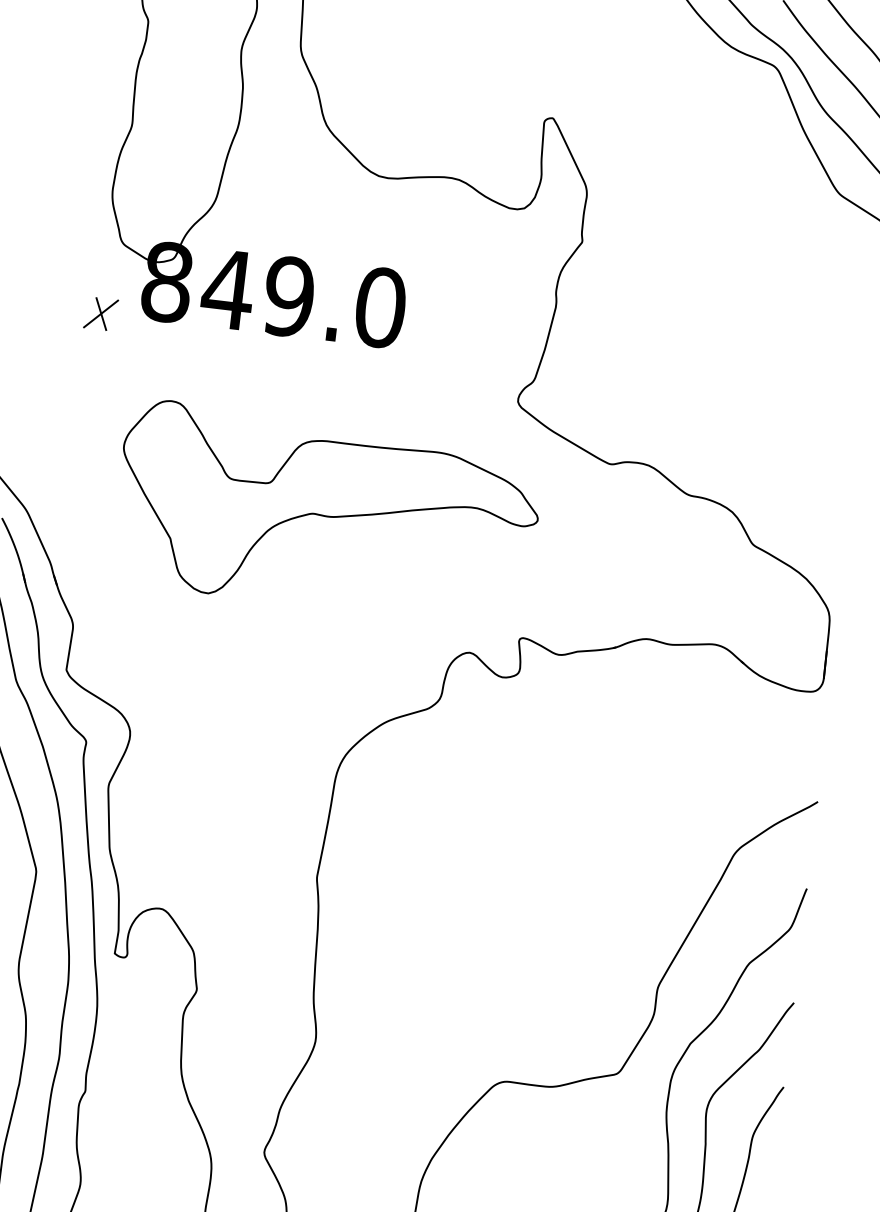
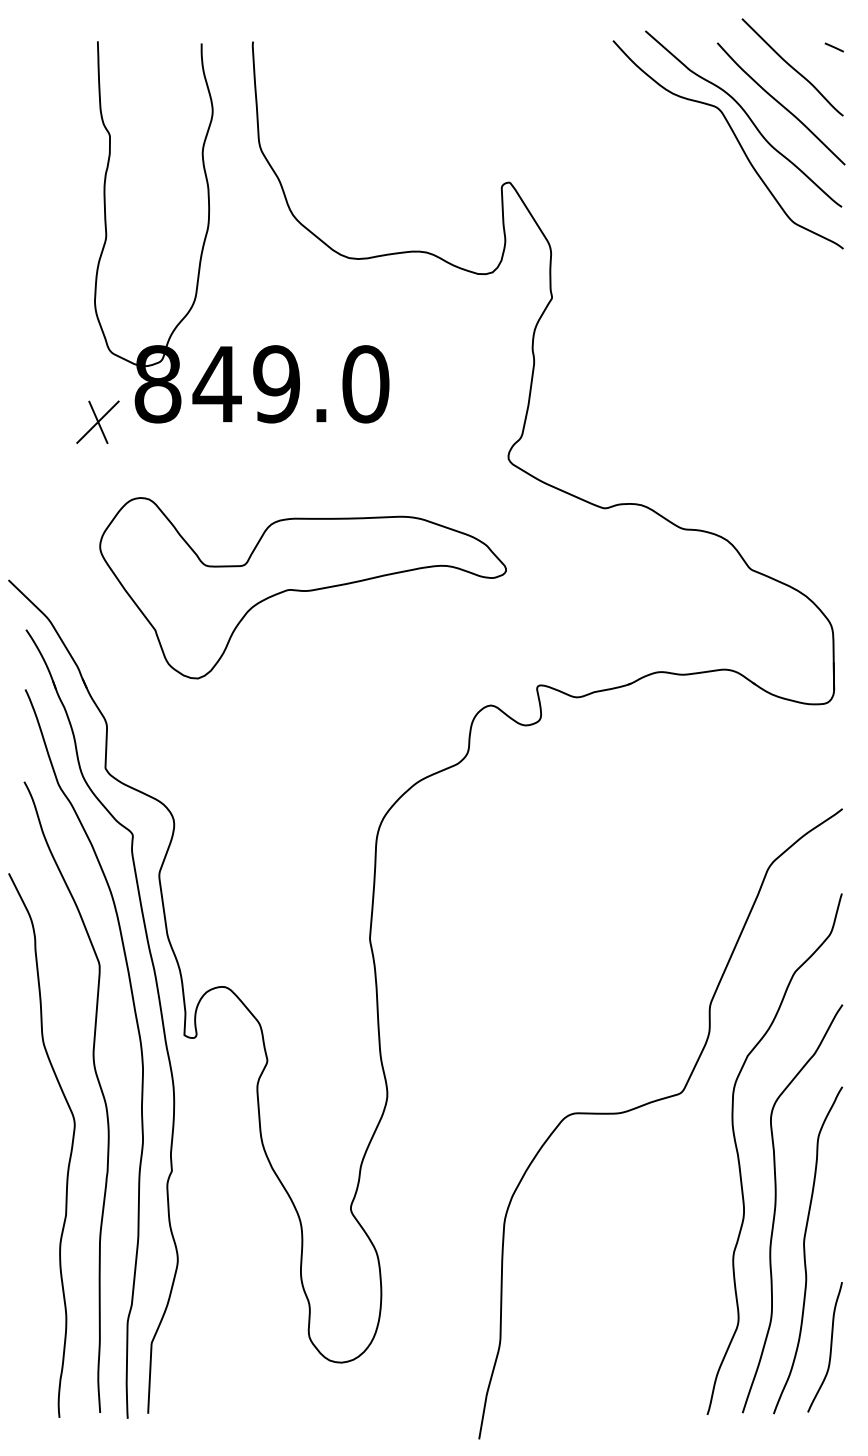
part: (100, 314) -> (97, 422), size x1.4
part: (326, 513) -> (302, 588), moved

